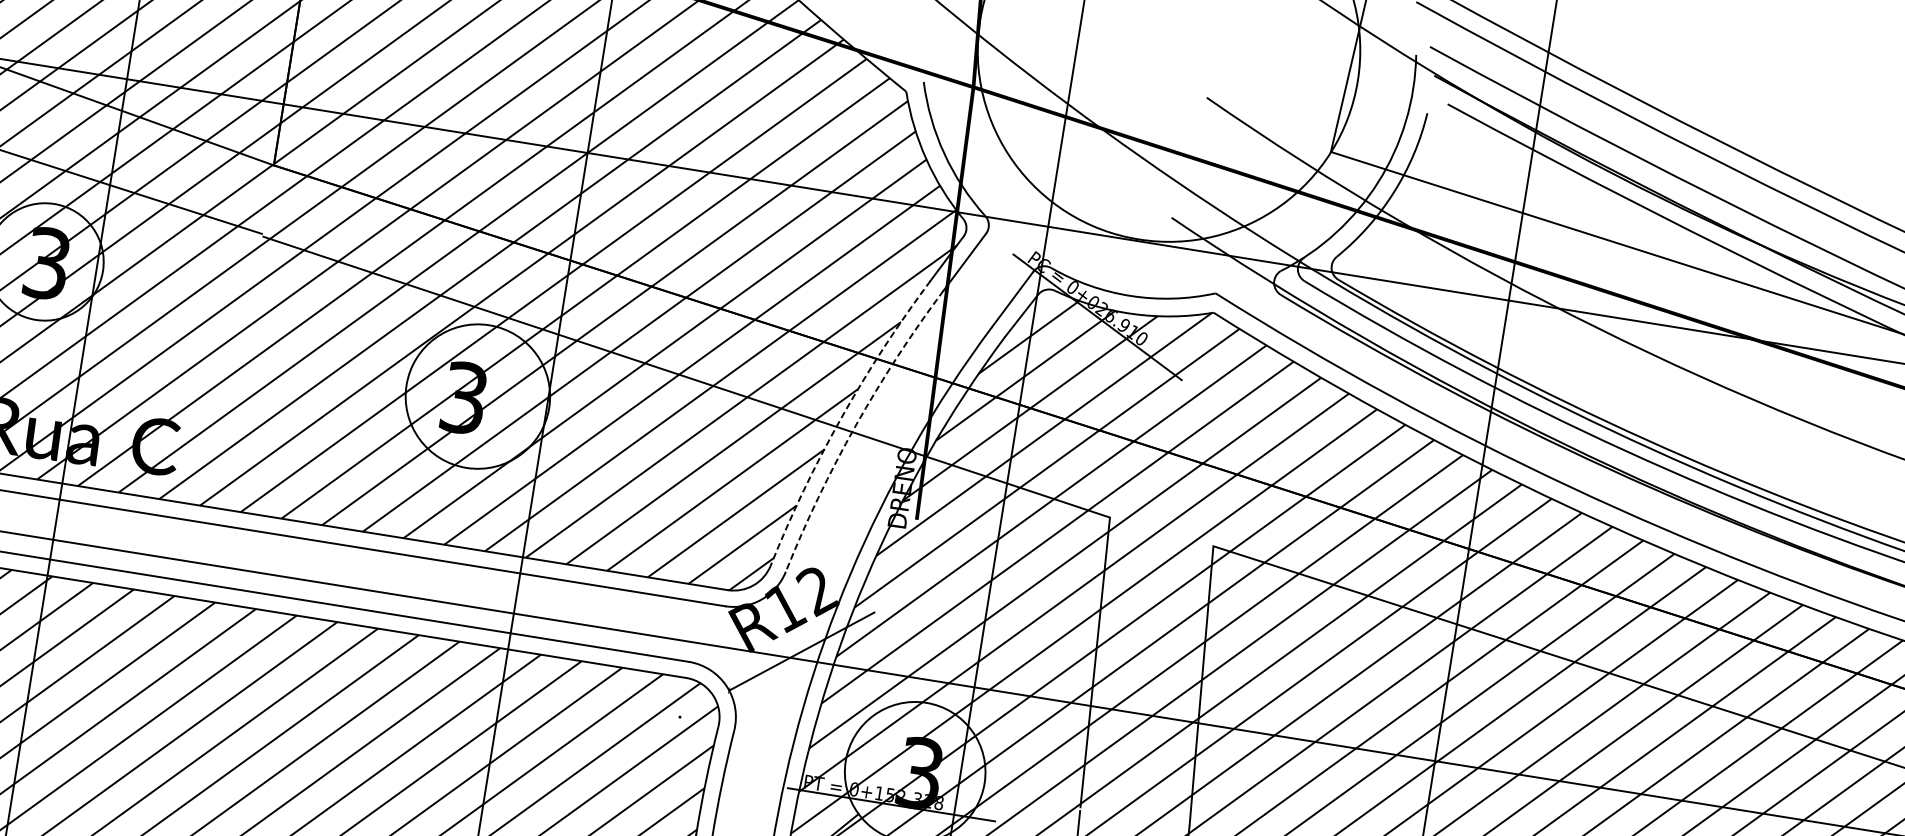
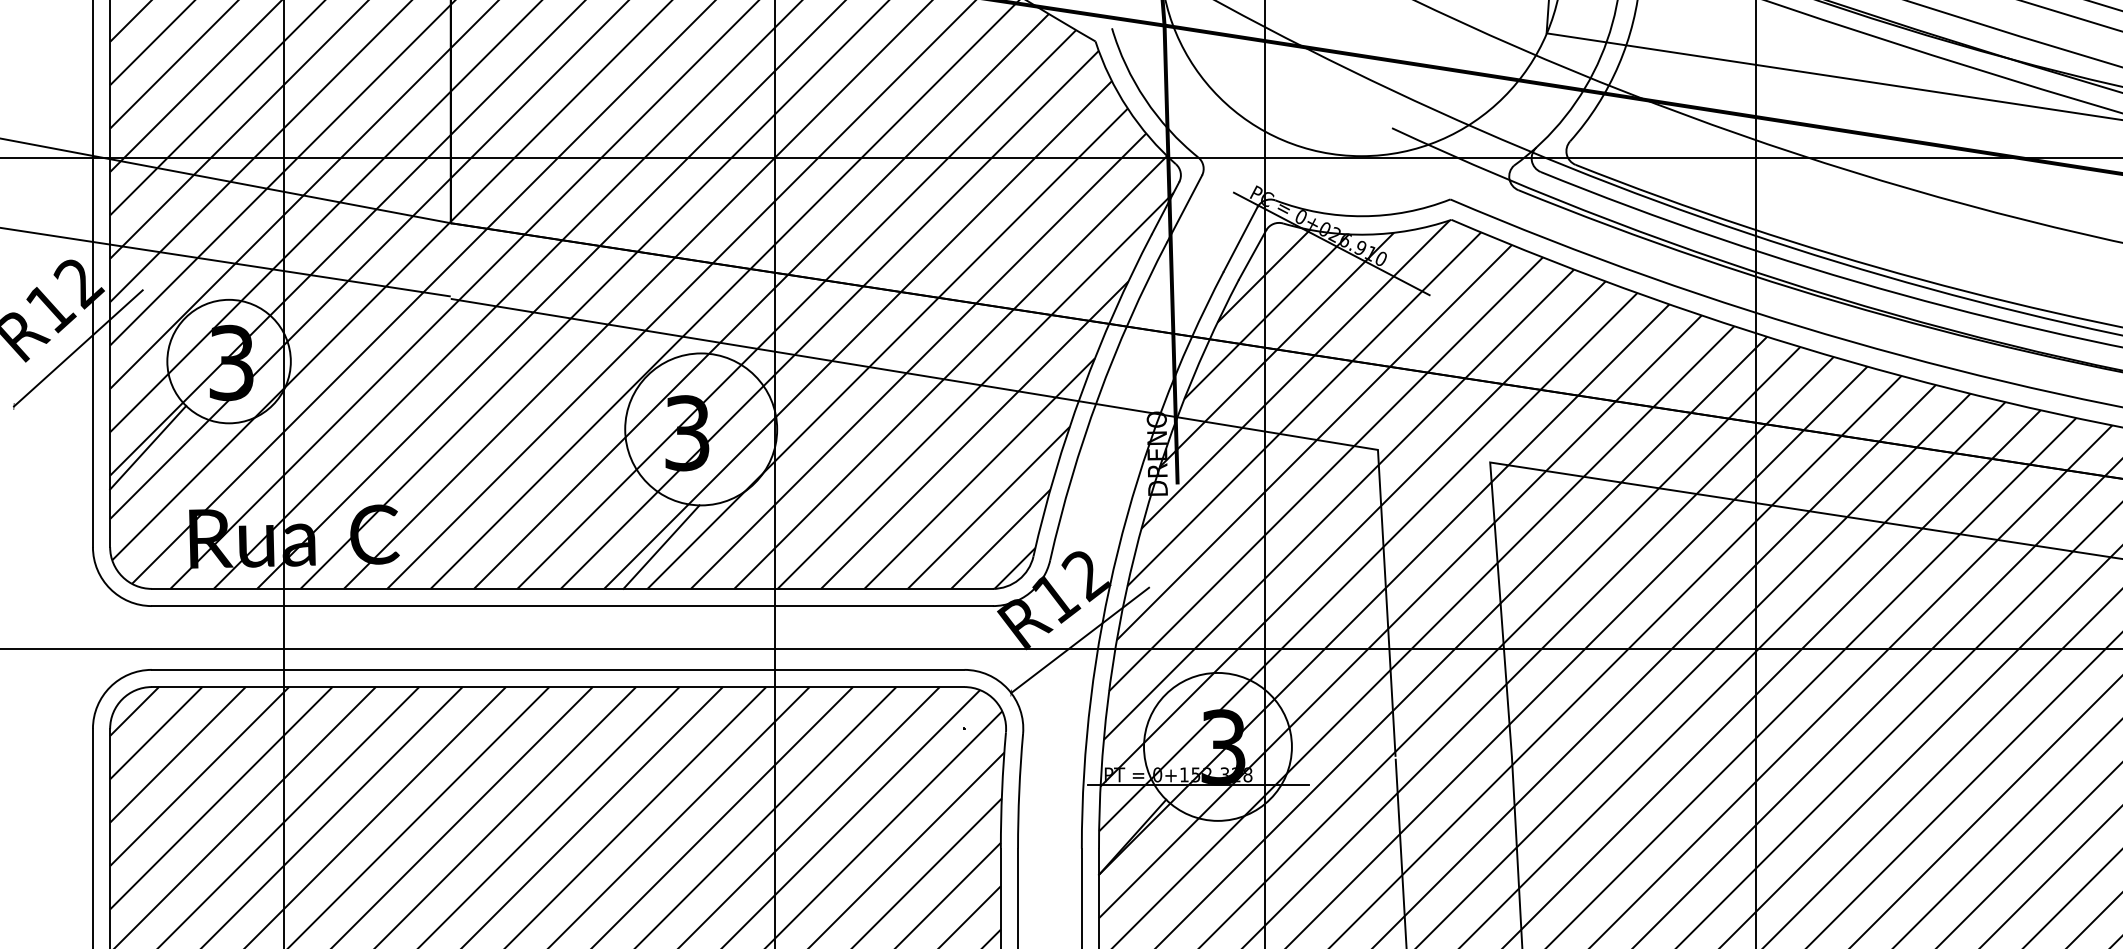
arc: (841, 418) -> (1082, 391), dashed -> solid
arc: (855, 426) -> (1098, 397), dashed -> solid
line: (423, 500) -> (661, 546), added

